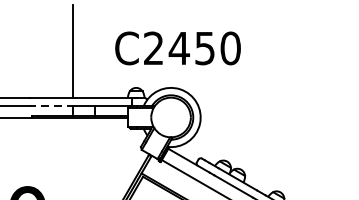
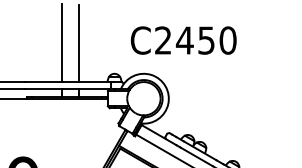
text: (177, 48) -> (183, 40), moved
line: (94, 51) -> (79, 43), added
line: (53, 106) -> (44, 89), dashed -> solid

